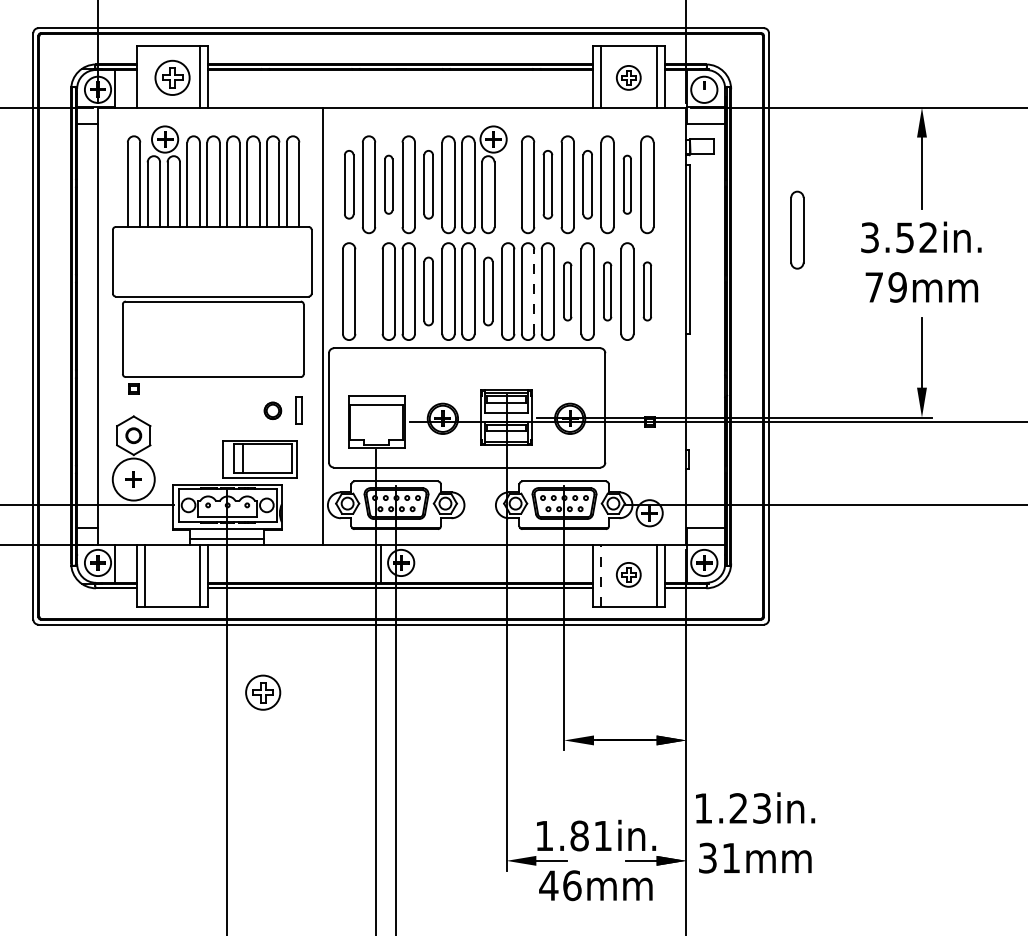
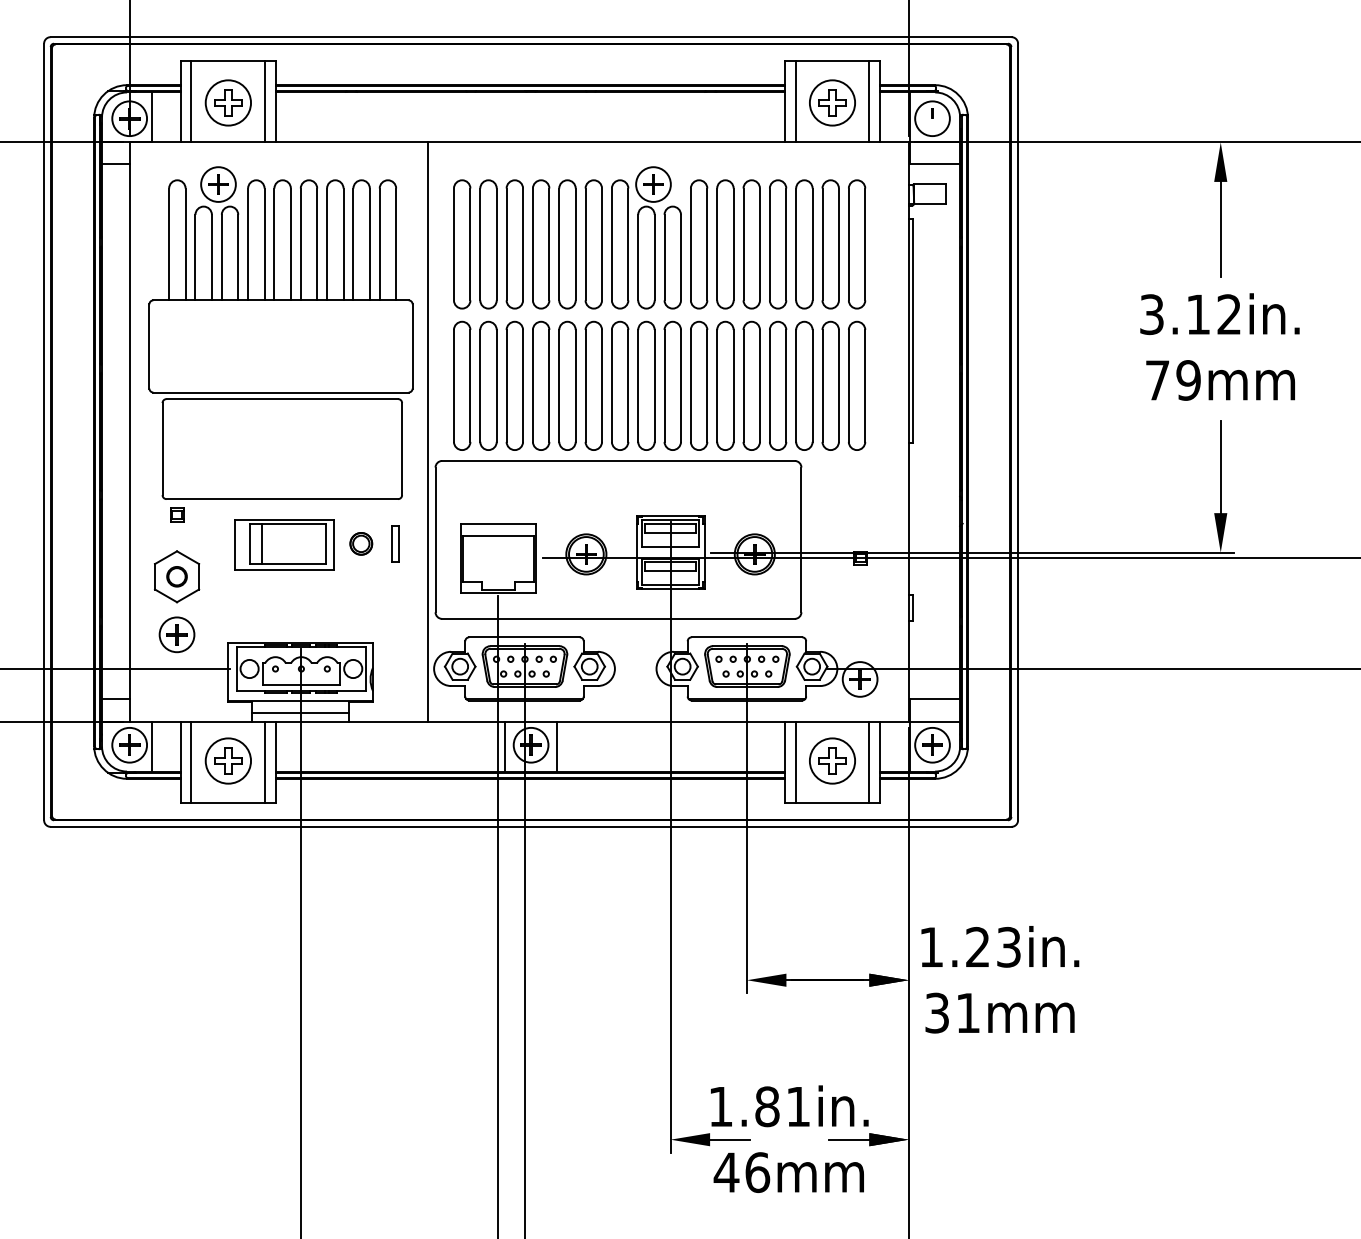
line: (144, 76) -> (191, 101), added
part: (628, 77) -> (832, 102), size x1.43
part: (349, 184) -> (462, 244), size x1.43
part: (388, 184) -> (514, 244), size x1.67
part: (428, 184) -> (567, 244), size x1.43
part: (547, 184) -> (725, 244), size x1.43
part: (588, 184) -> (778, 244), size x1.43
part: (627, 184) -> (830, 244), size x1.67
part: (797, 230) -> (672, 257), moved
text: (904, 237) -> (1197, 314), 3.52in. -> 3.12in.
part: (369, 291) -> (488, 385), added
part: (428, 291) -> (567, 385), size x1.43
part: (488, 291) -> (646, 385), size x1.43
line: (534, 291) -> (707, 385), dashed -> solid
part: (567, 291) -> (751, 385), size x1.67
part: (607, 291) -> (804, 385), size x1.67
part: (647, 291) -> (857, 385), size x1.67
part: (260, 458) -> (284, 544), moved
circle: (133, 479) -> (176, 634), size x0.62
line: (421, 563) -> (557, 746), added
part: (628, 574) -> (832, 760), size x1.43
line: (600, 575) -> (795, 762), dashed -> solid
part: (262, 692) -> (227, 760), moved
text: (755, 832) -> (1000, 979), moved

